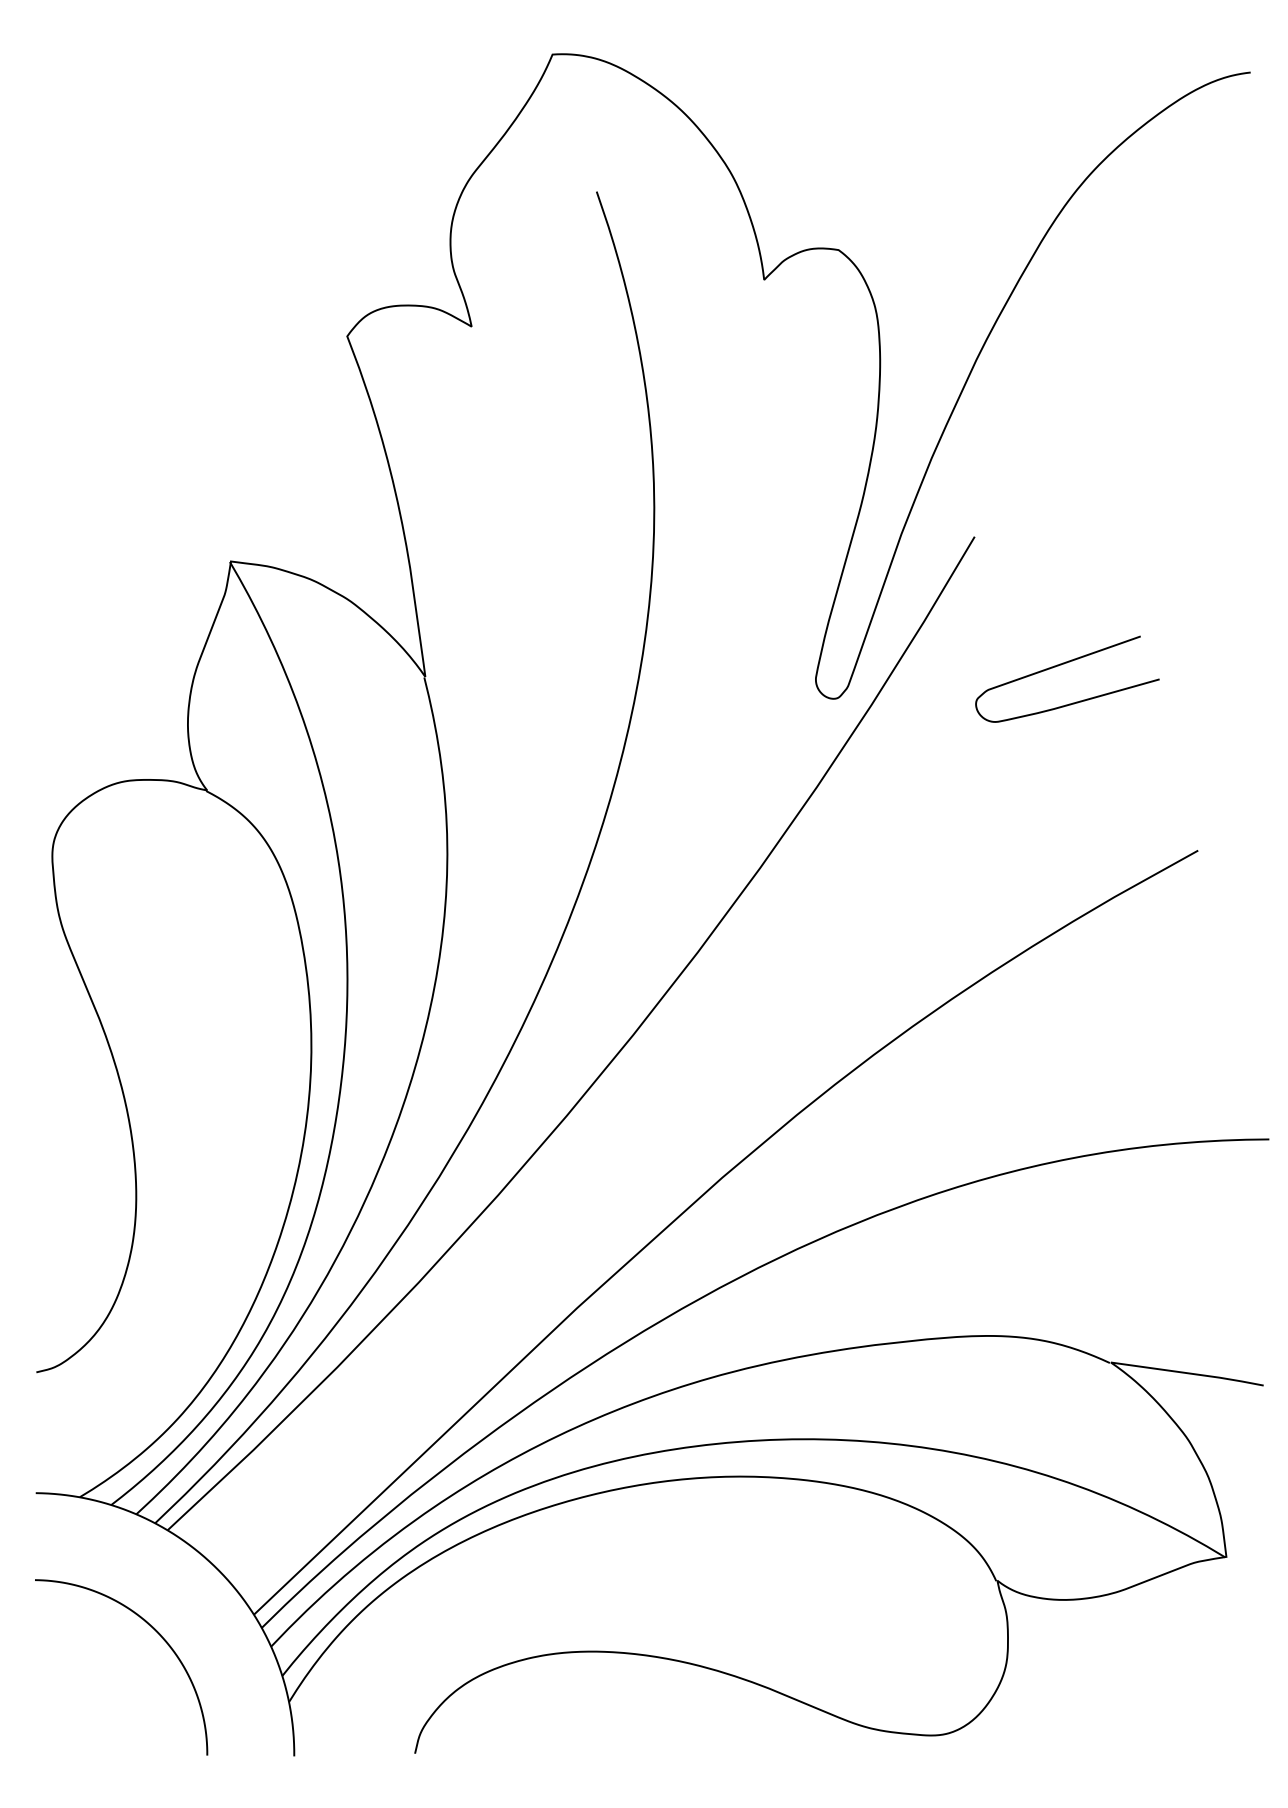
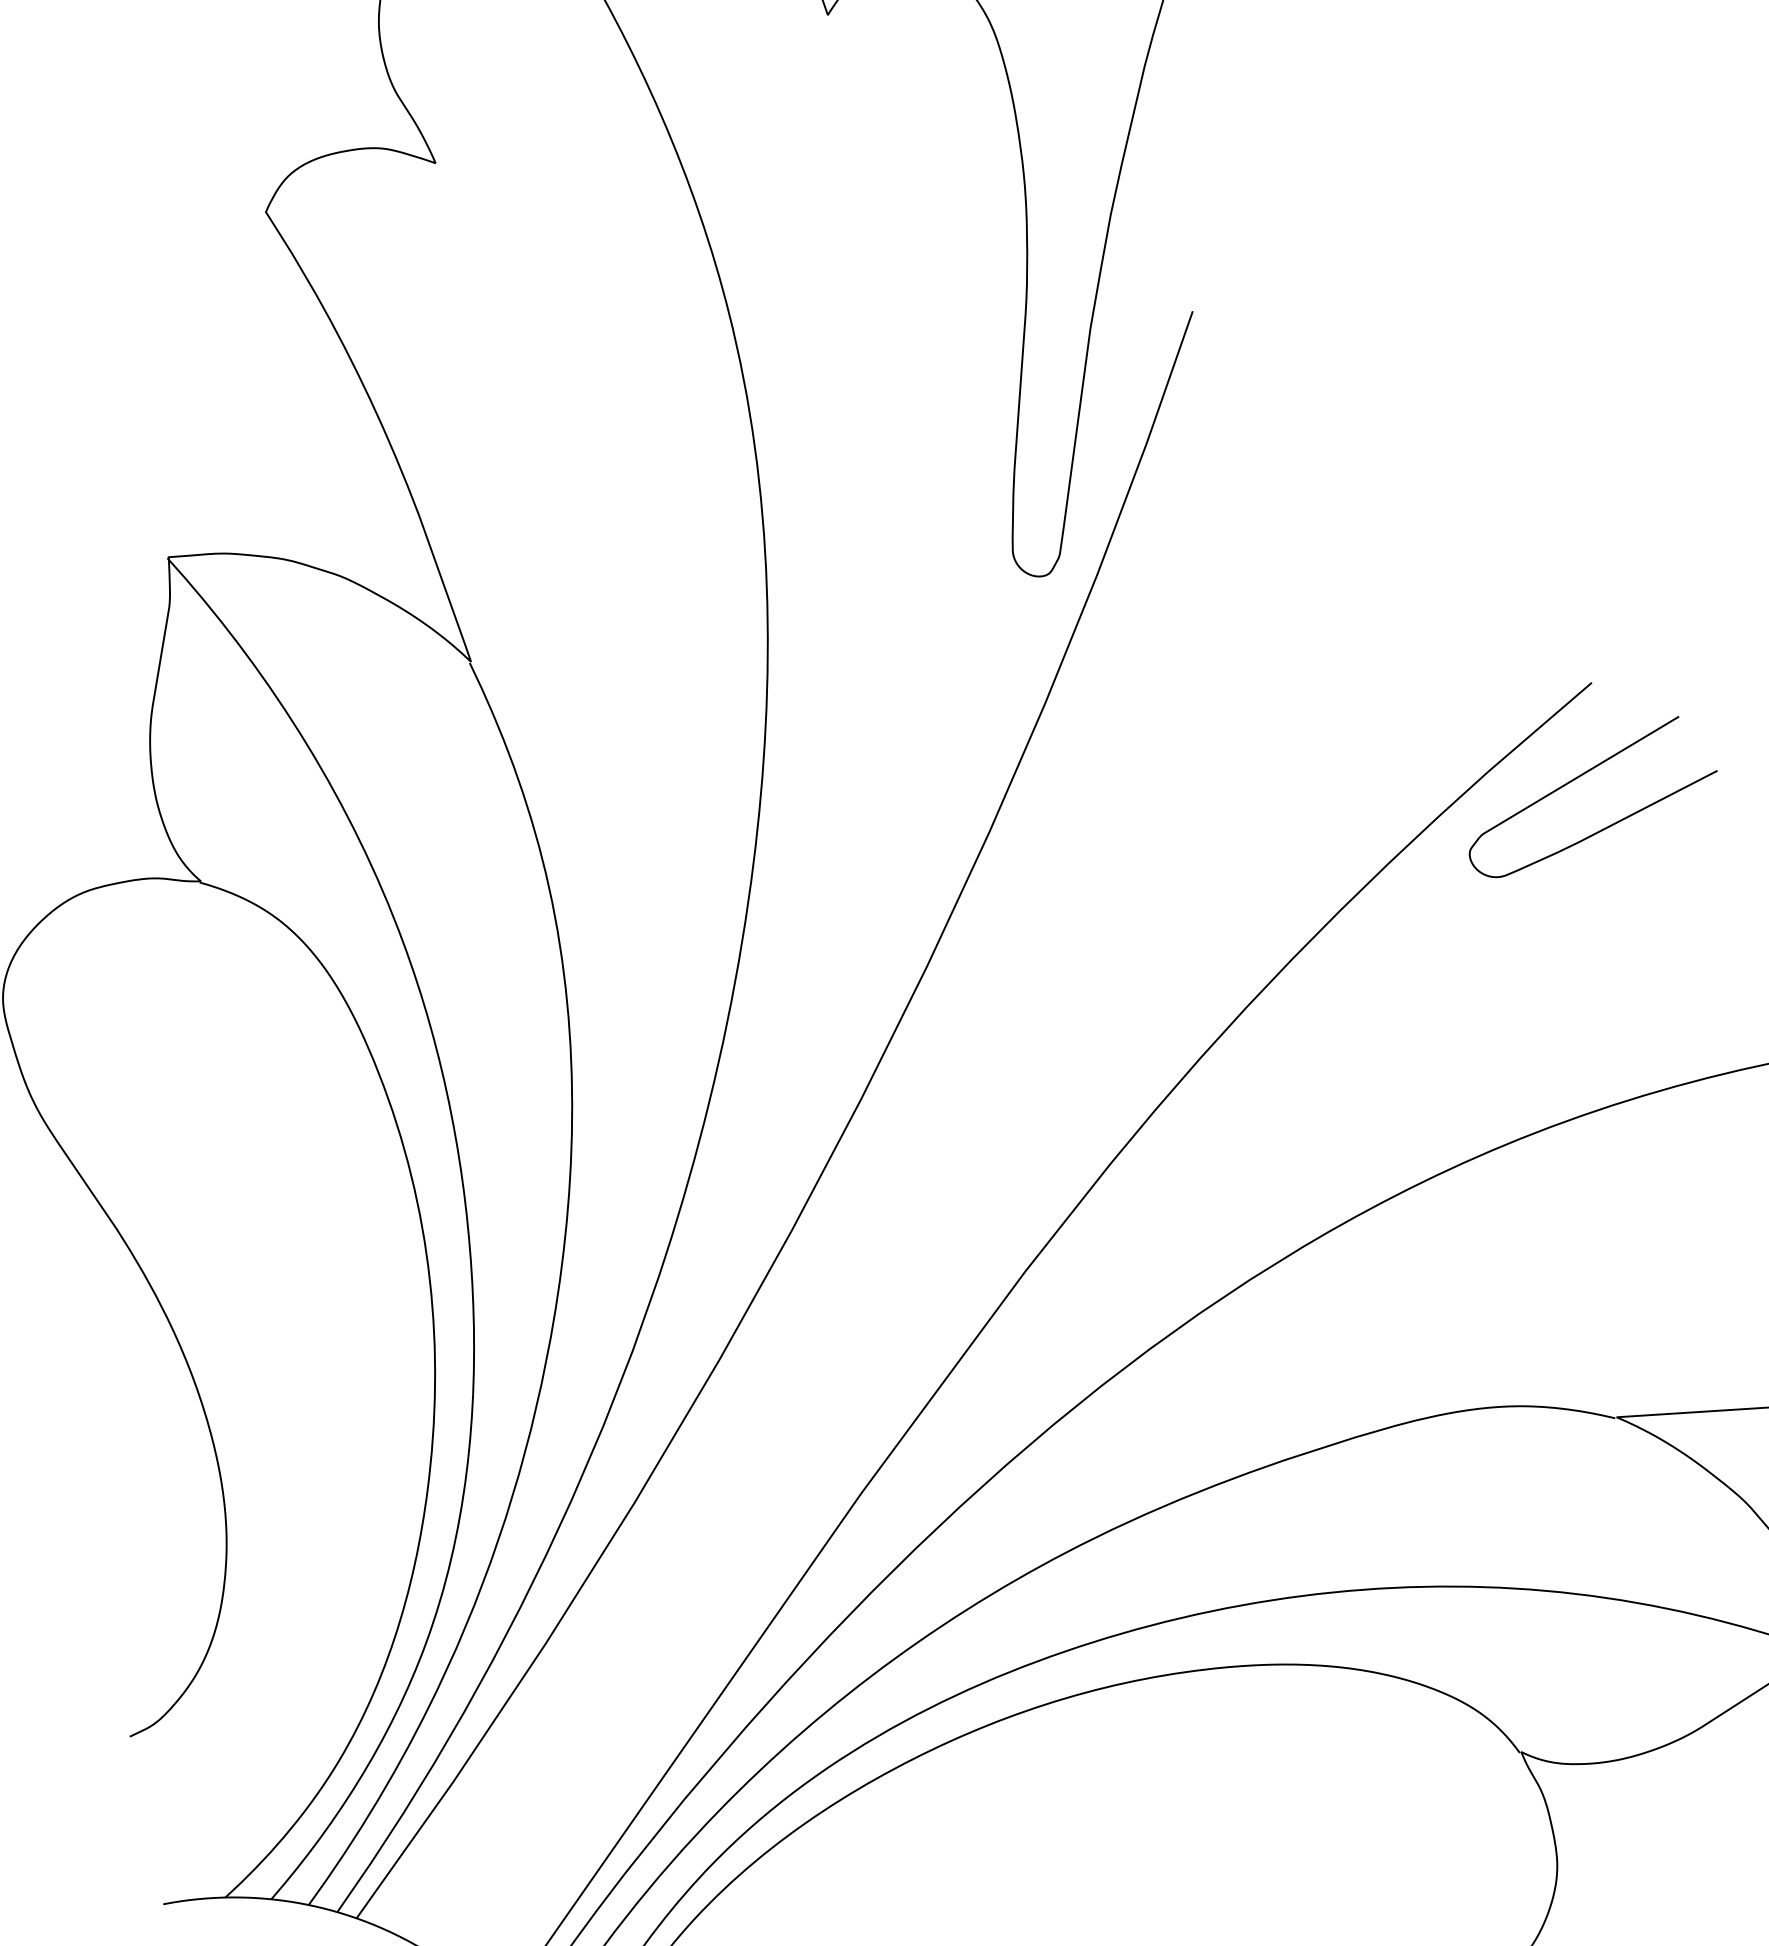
curve: (1064, 664) -> (1581, 777), moved

